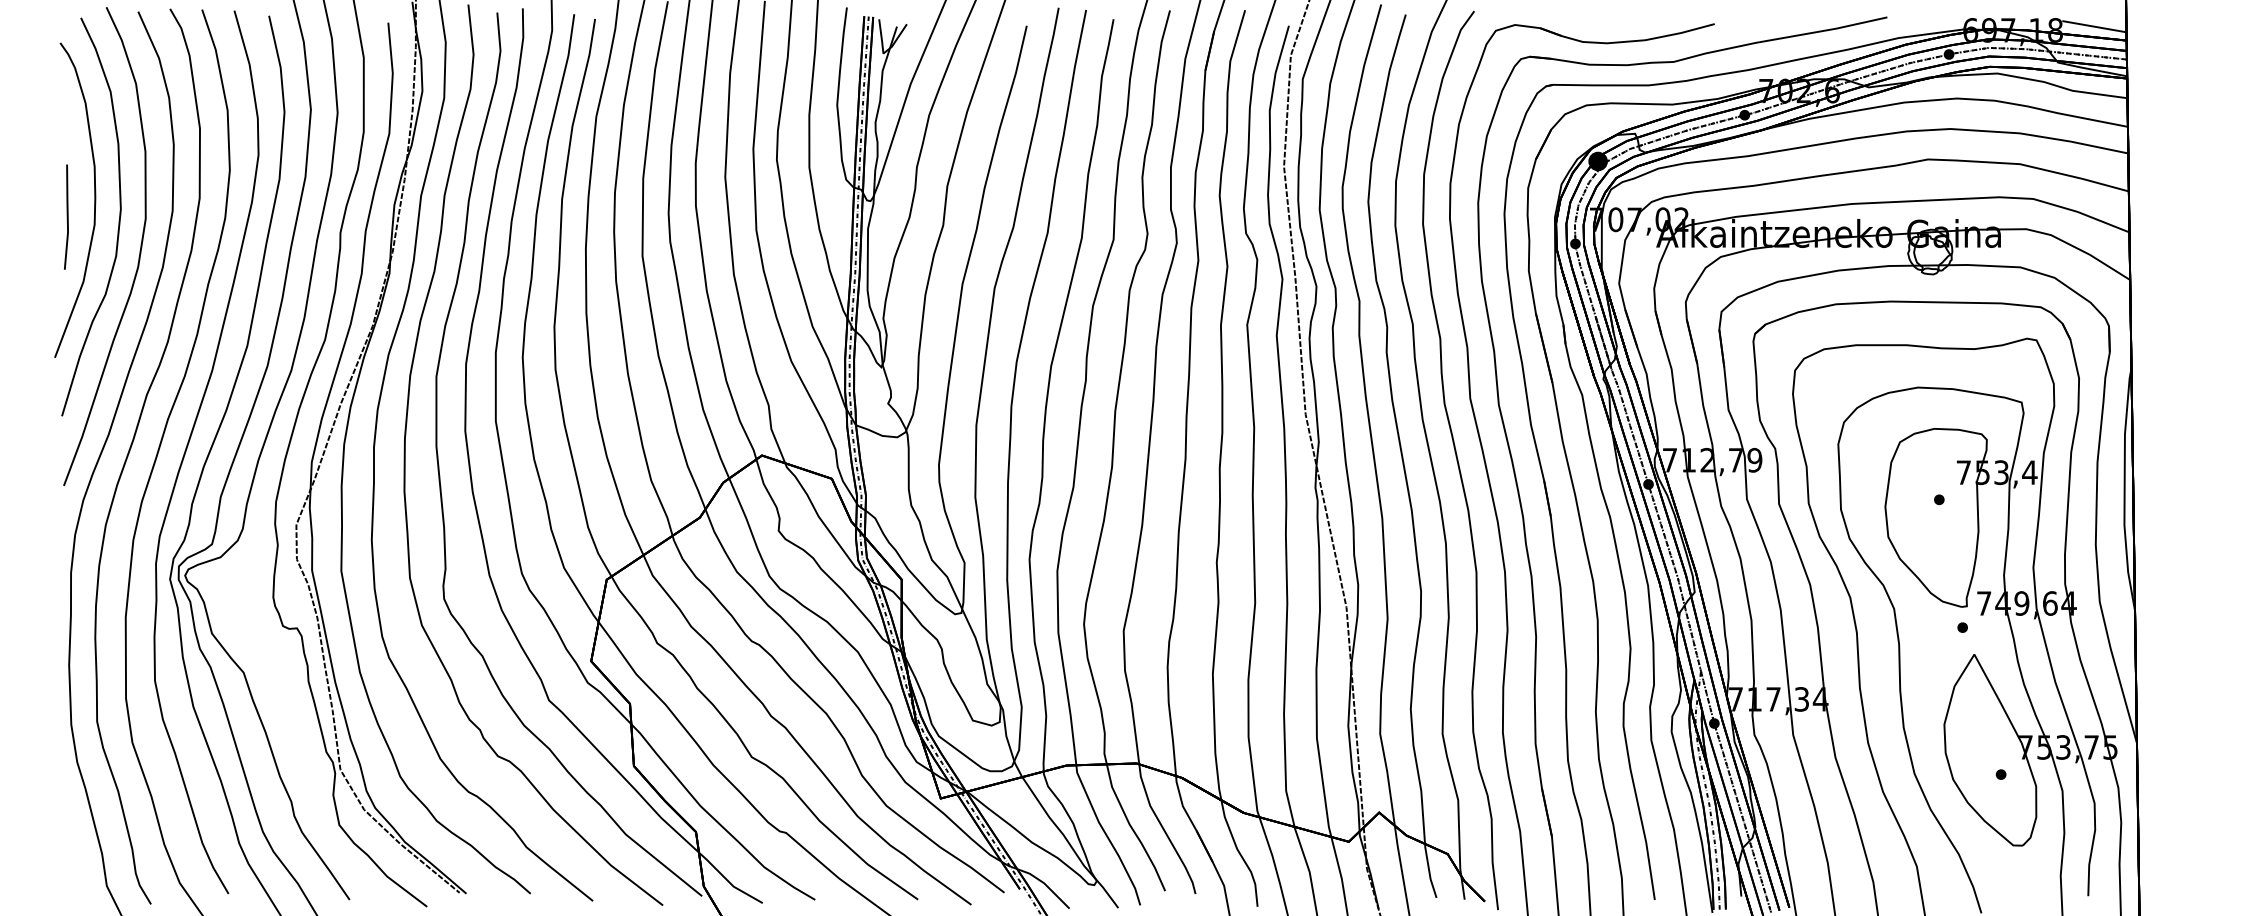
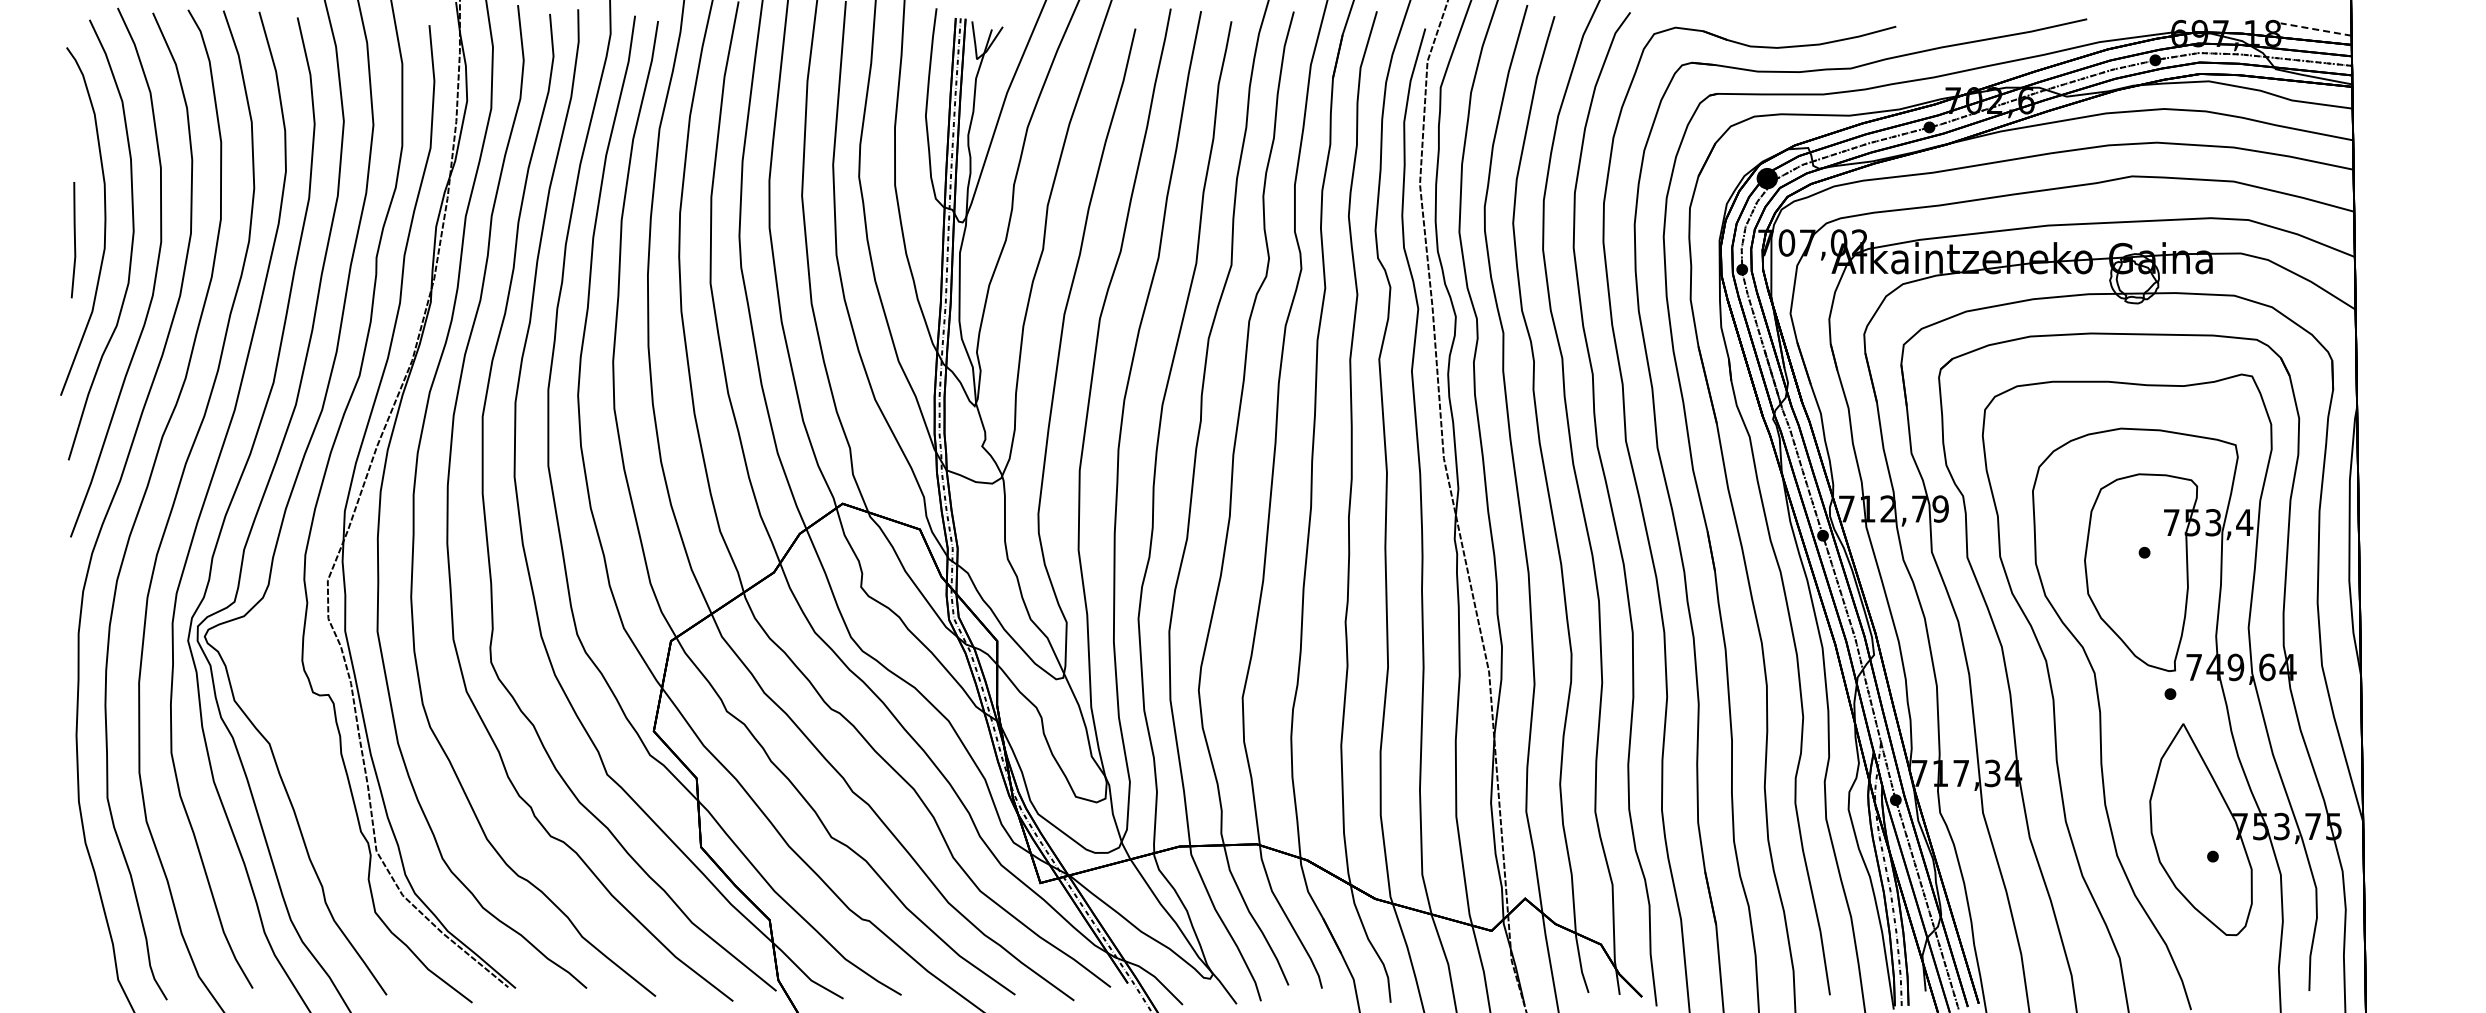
line: (2093, 26) -> (2315, 29), solid -> dashed

